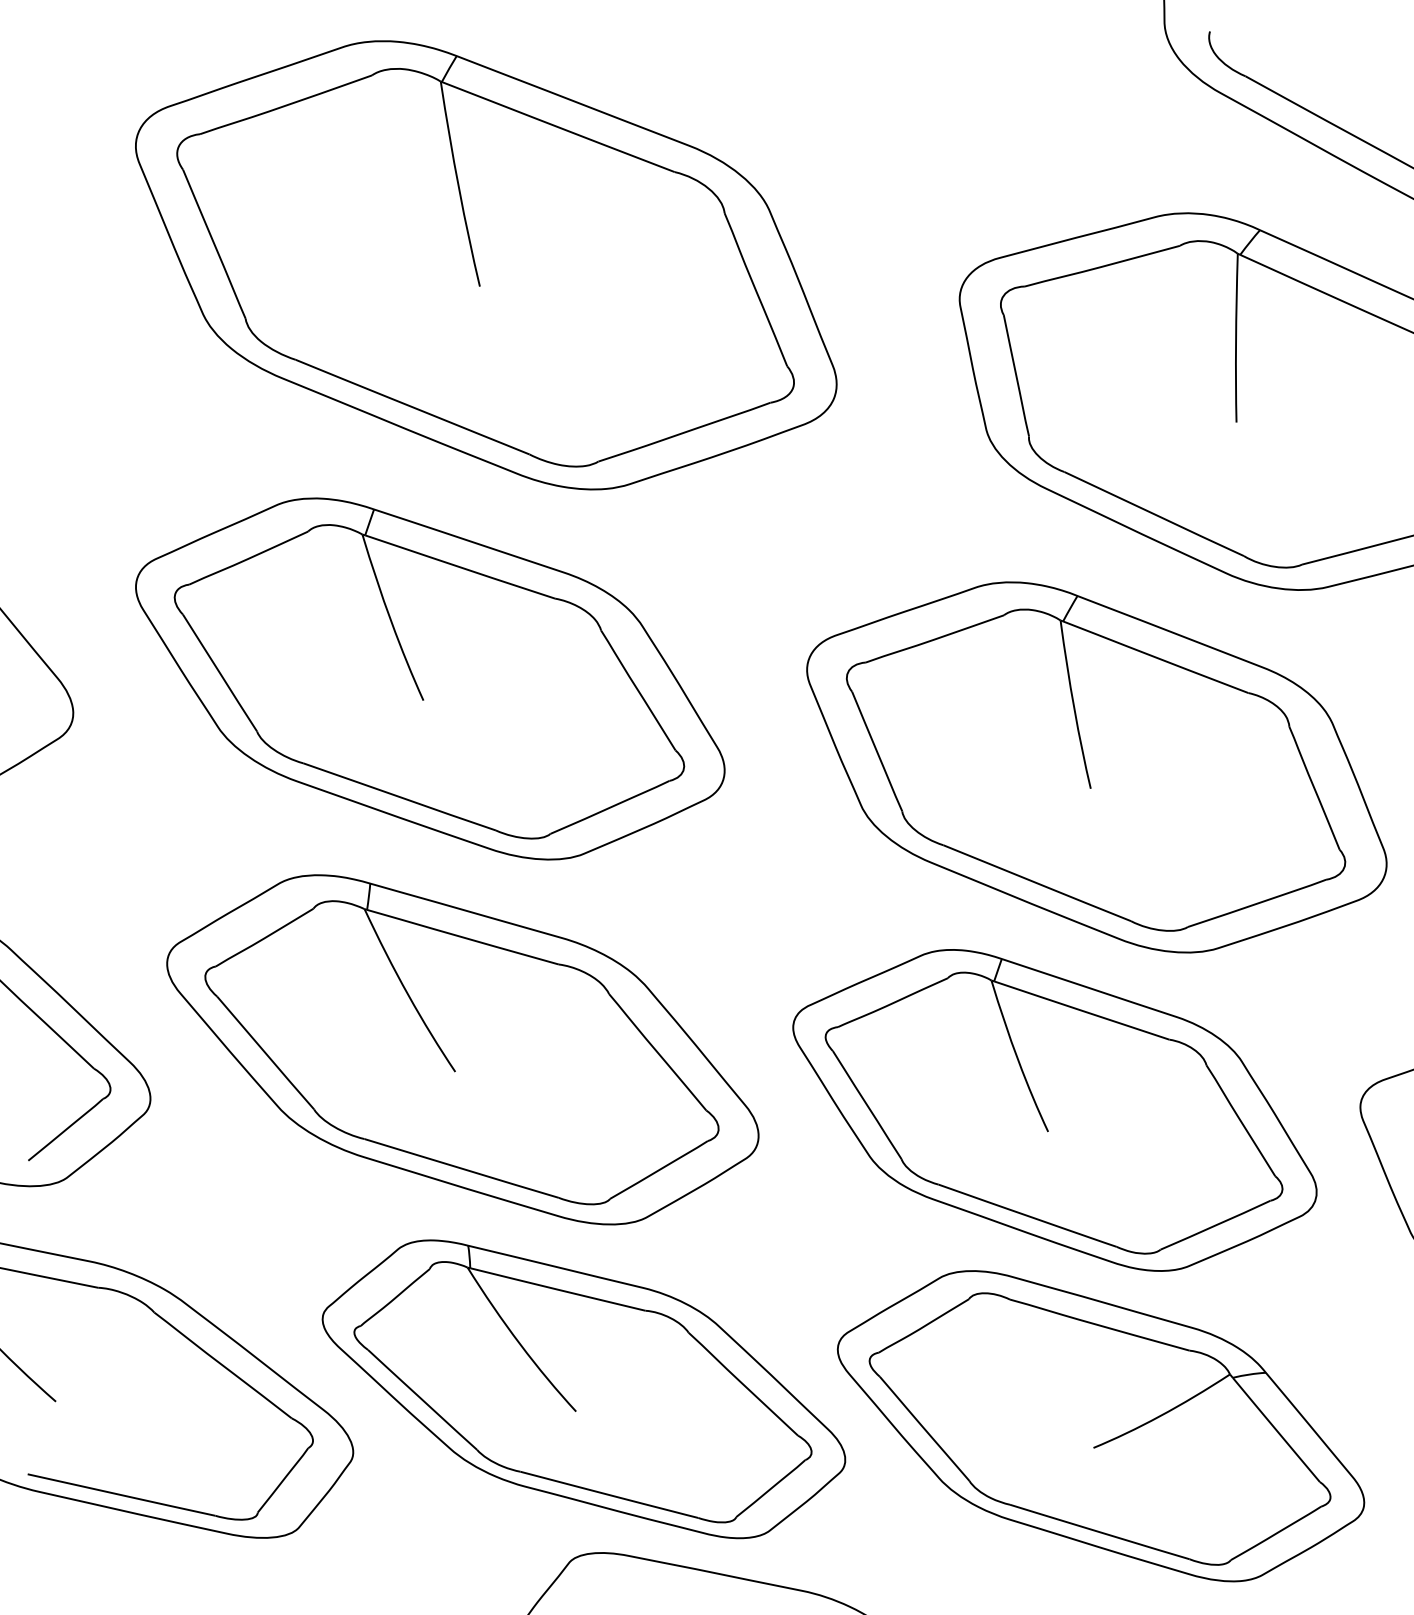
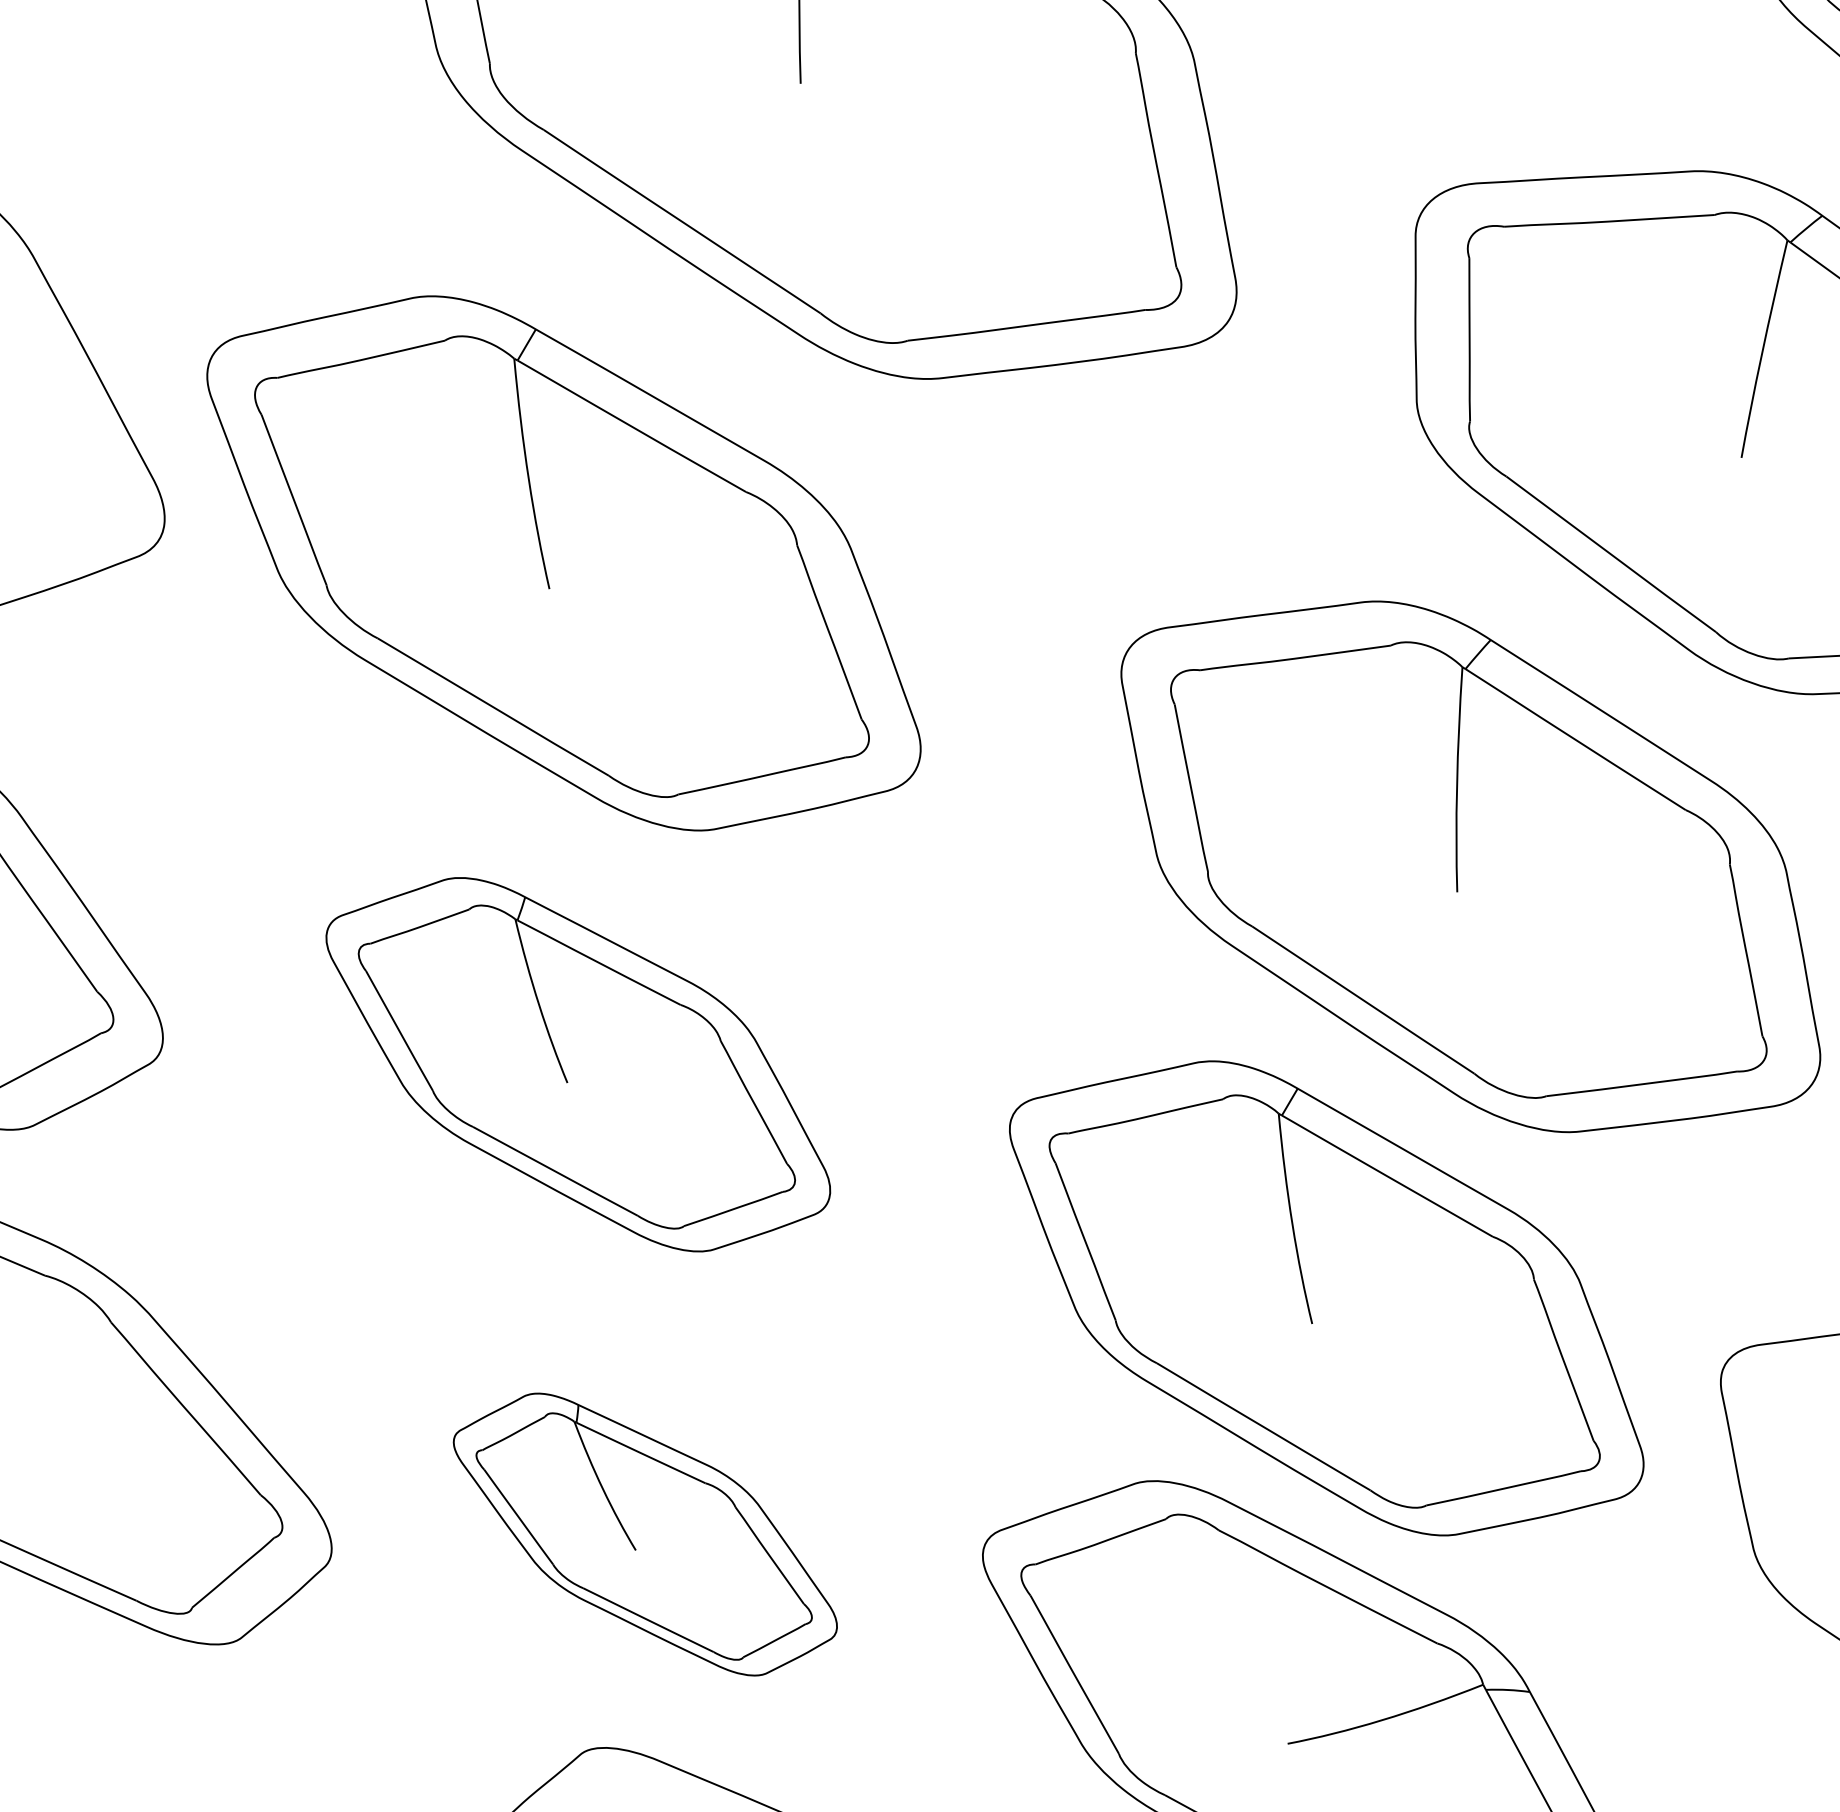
part: (430, 678) -> (564, 562), moved
part: (462, 1049) -> (577, 1063), size x0.7
part: (583, 1389) -> (644, 1534), size x0.6

